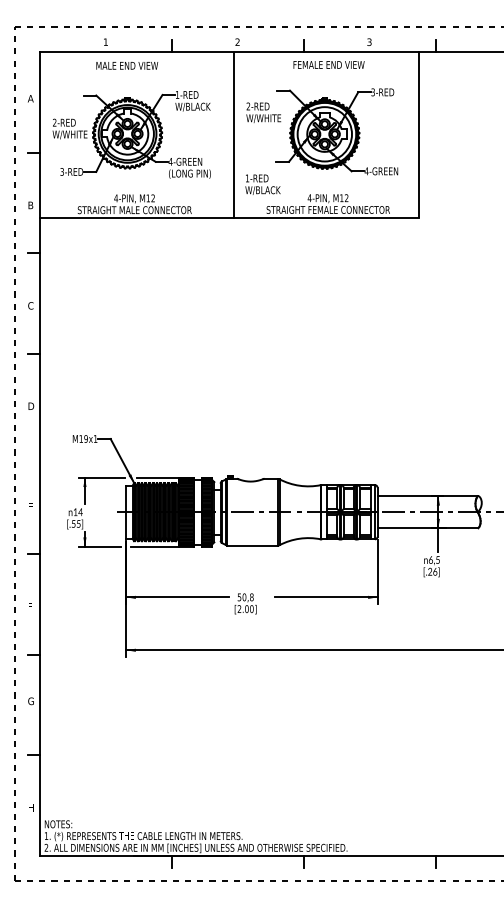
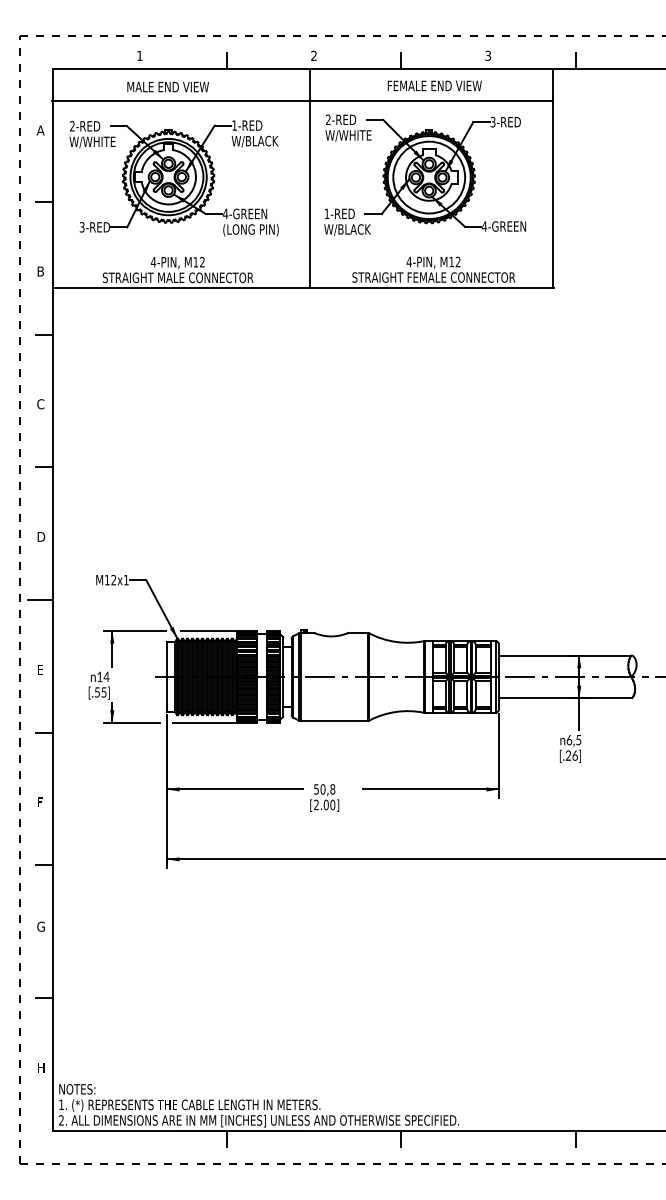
line: (228, 76) -> (302, 101), added
text: (263, 112) -> (348, 127), moved
text: (69, 128) -> (92, 134), moved
text: (262, 184) -> (347, 221), moved
text: (85, 439) -> (113, 580), M19x1 -> M12x1
line: (30, 454) -> (40, 600), added

